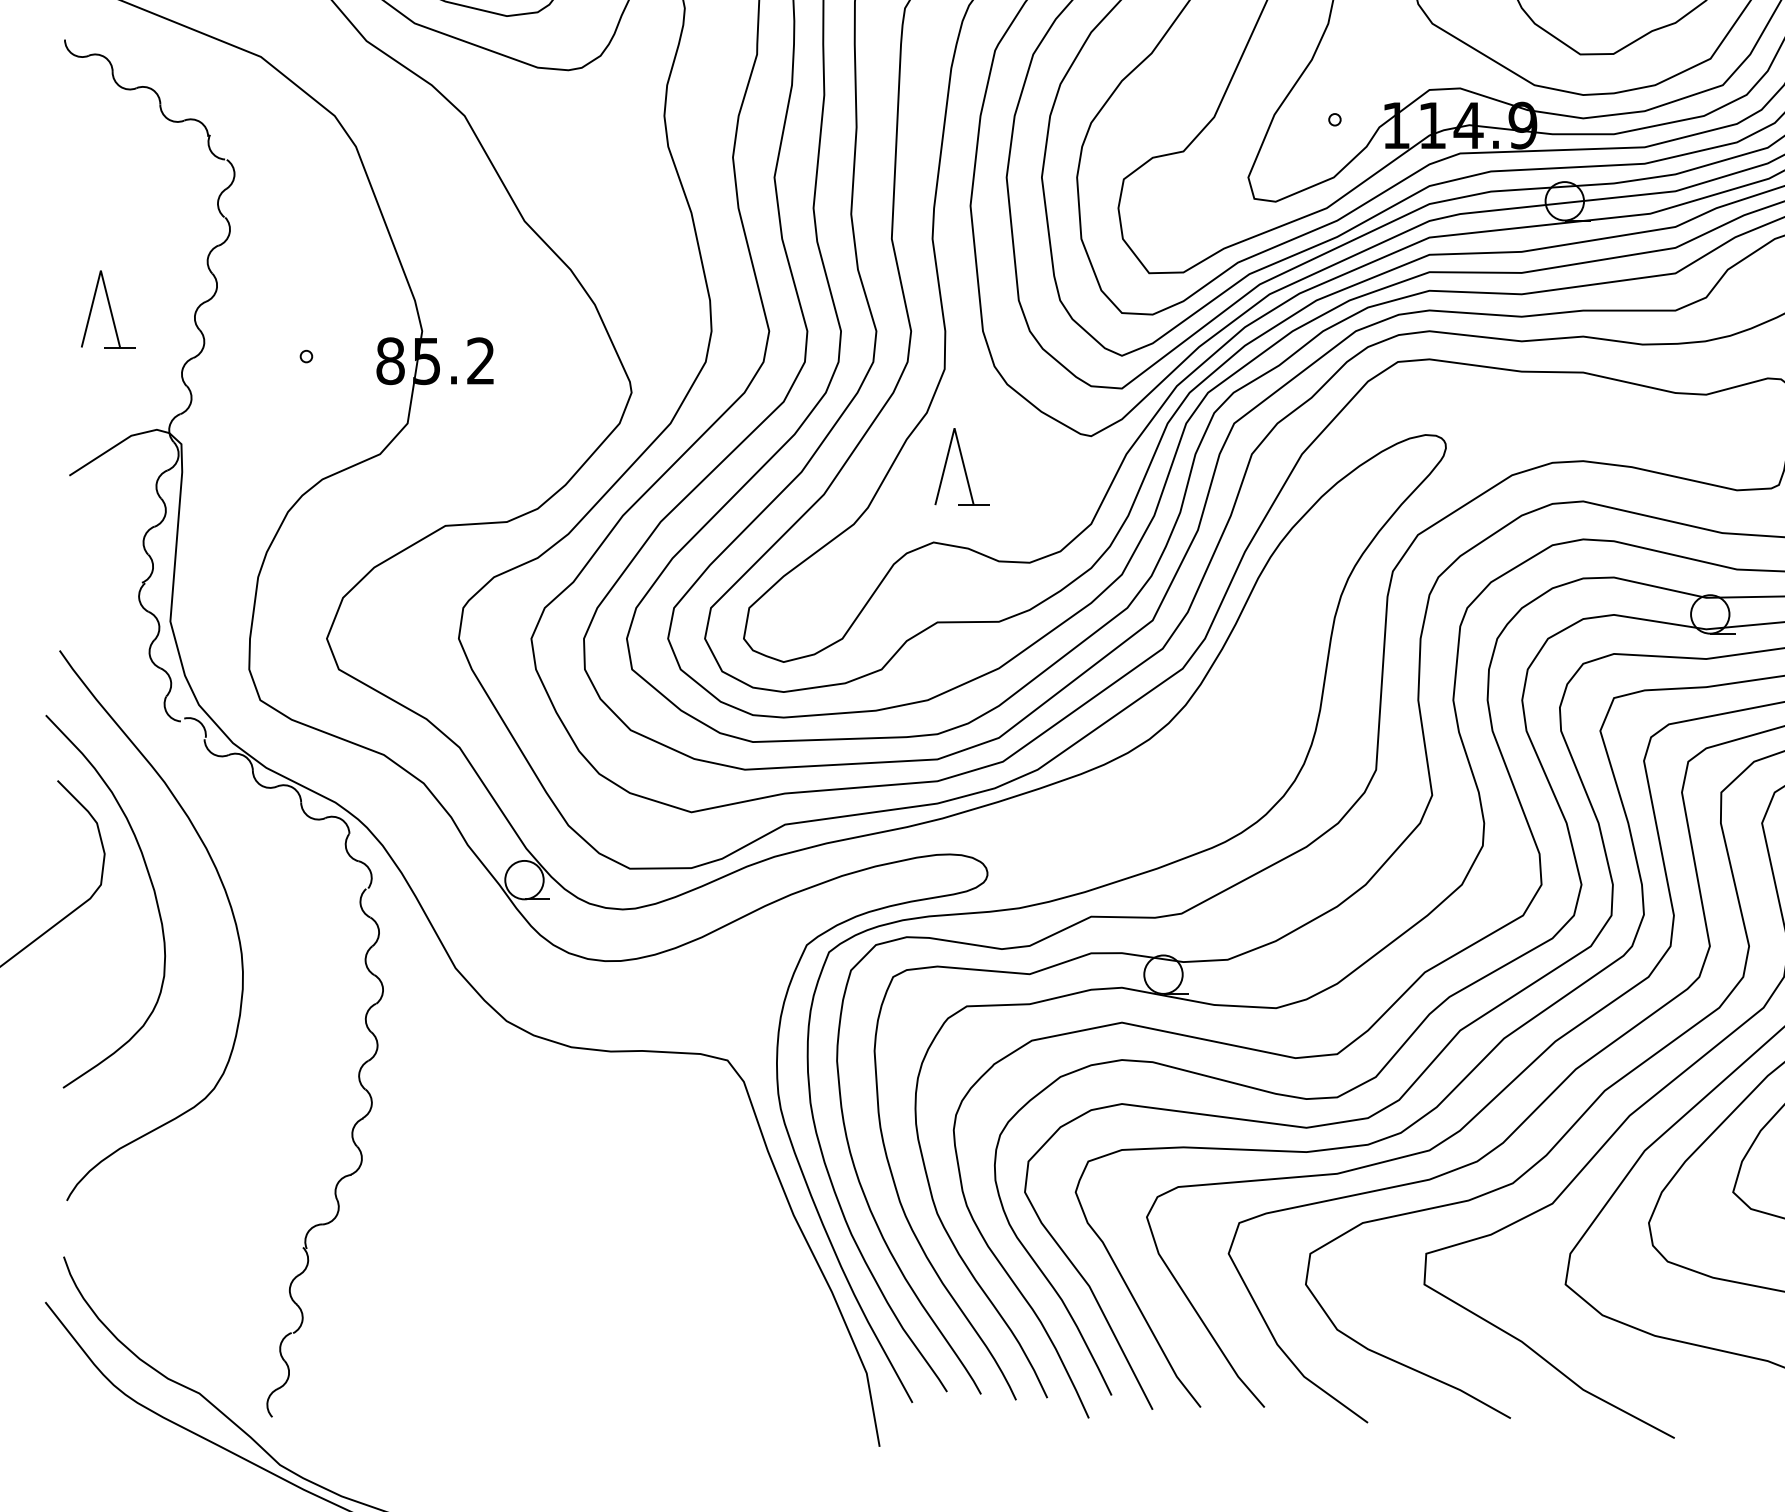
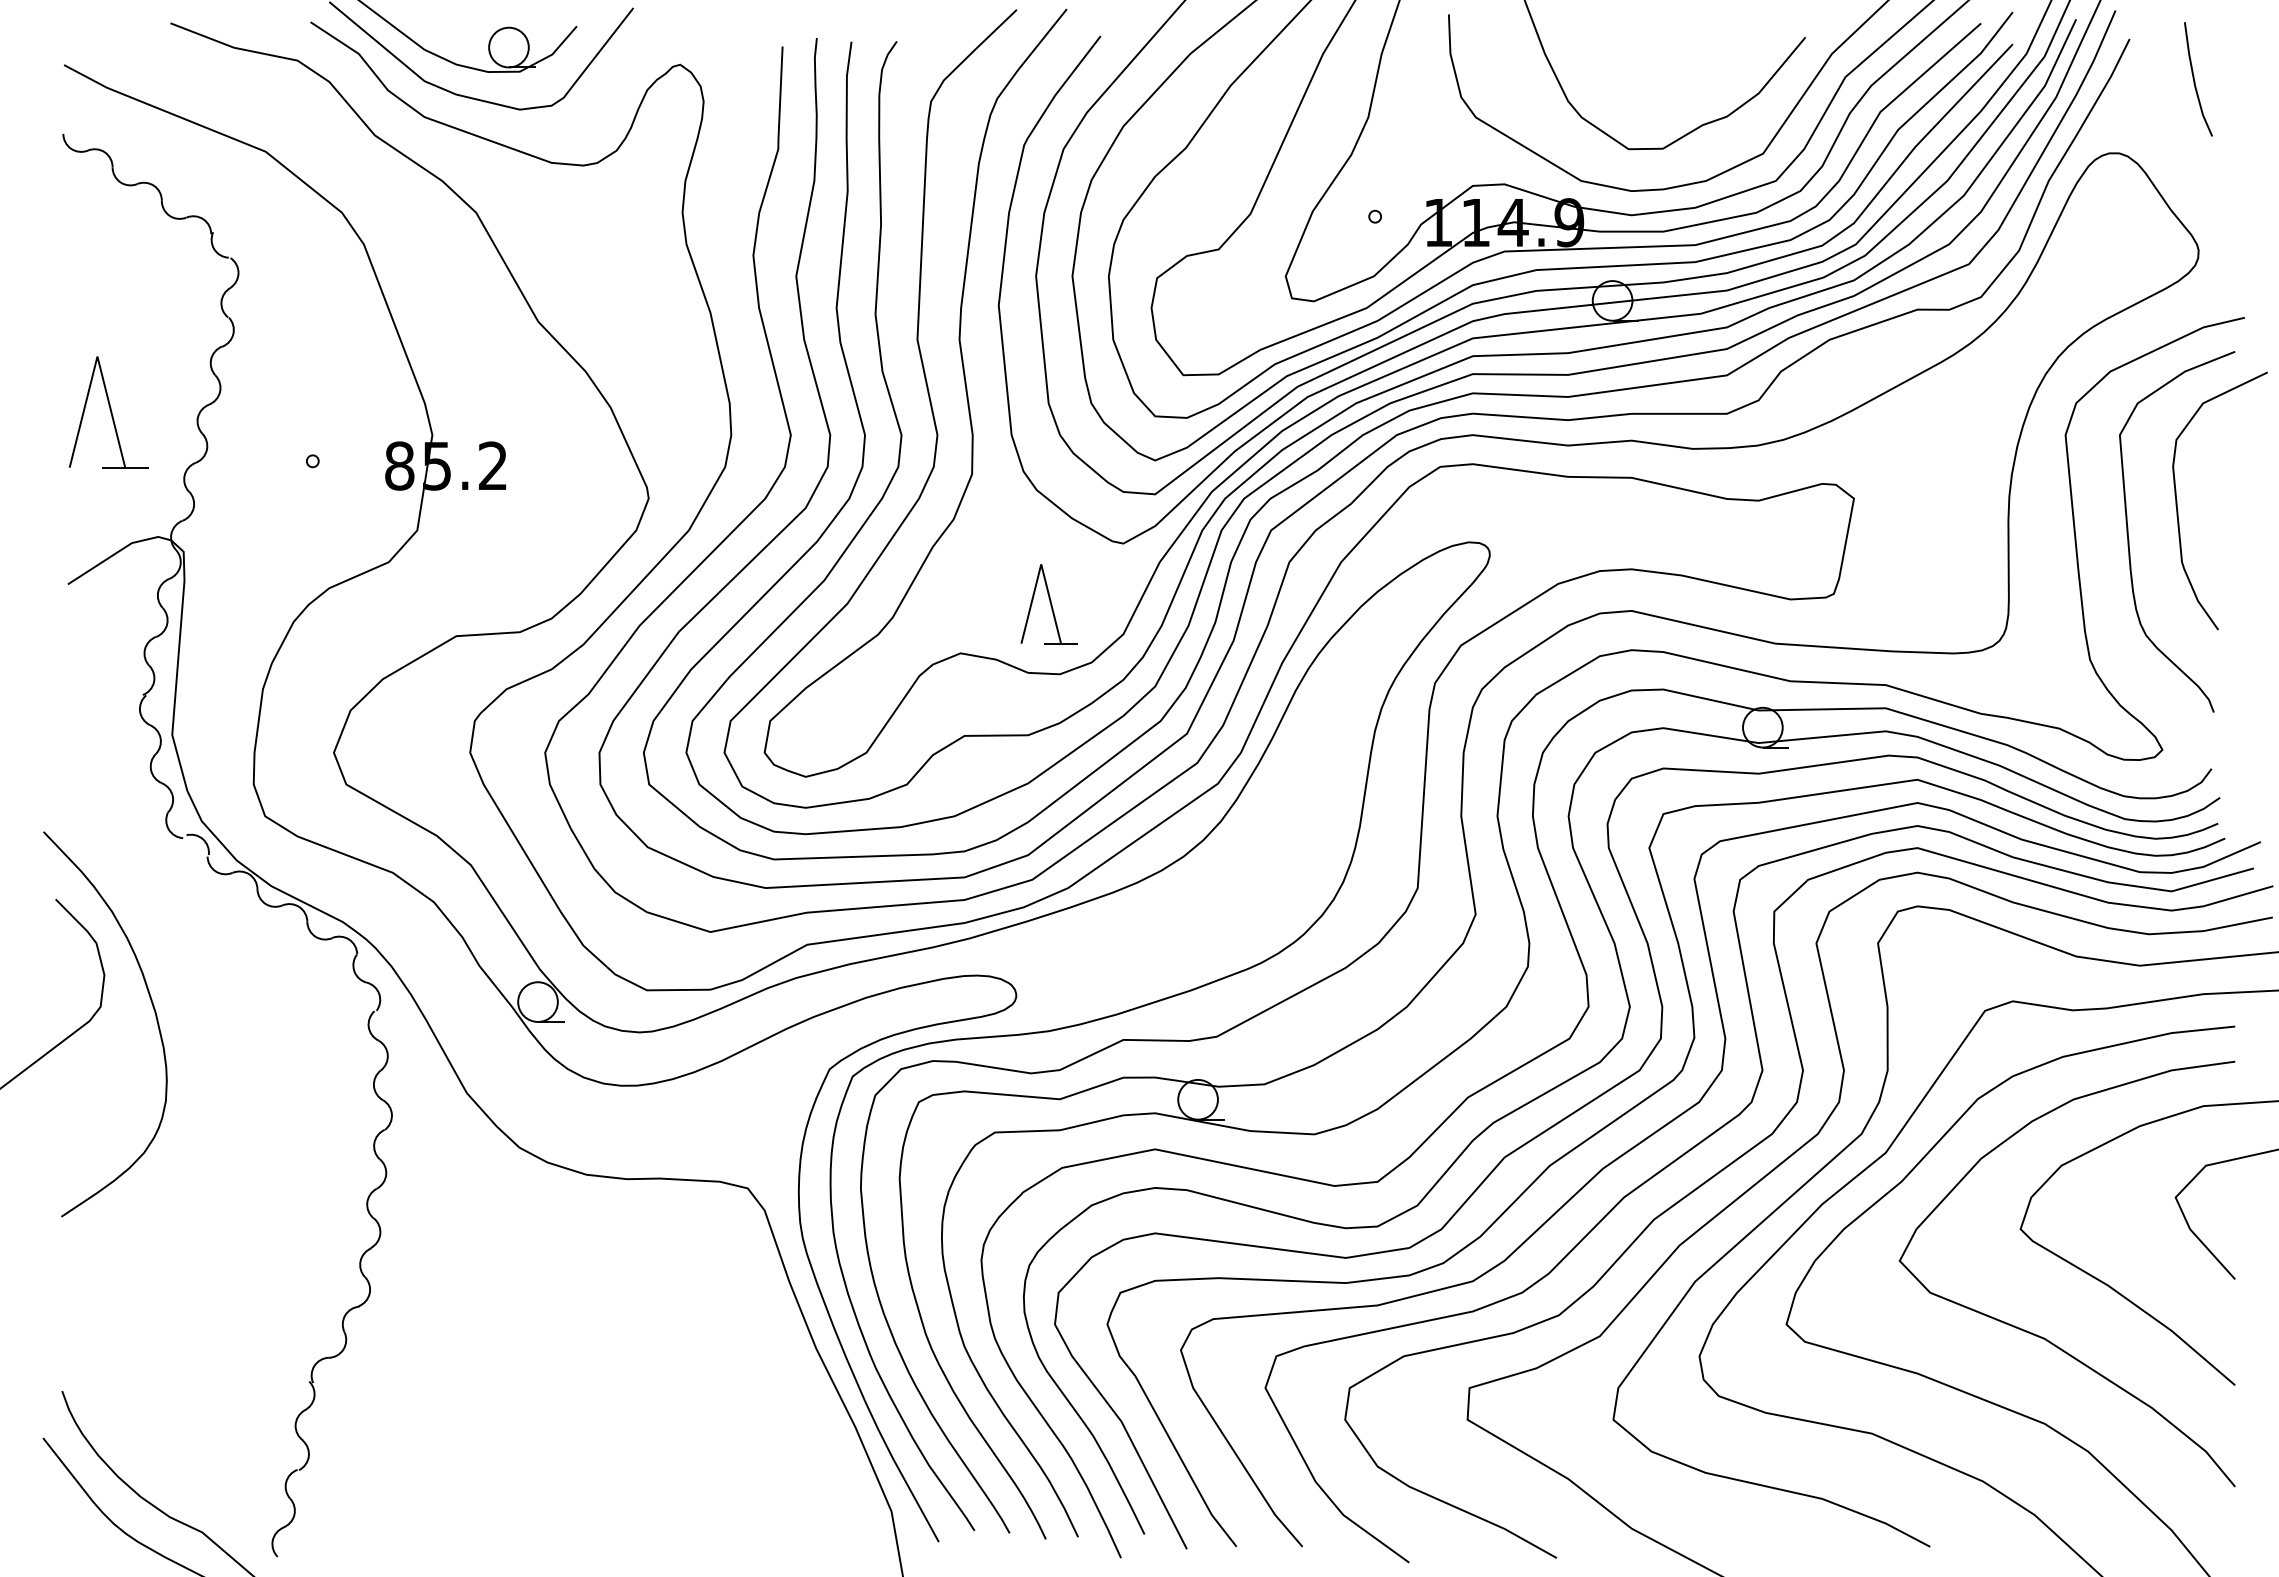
part: (107, 309) -> (107, 412), size x1.4
part: (961, 467) -> (1048, 604), moved
curve: (227, 900) -> (231, 1023), removed

